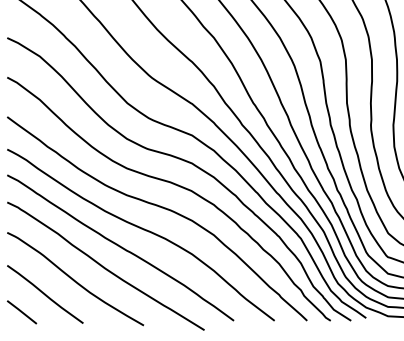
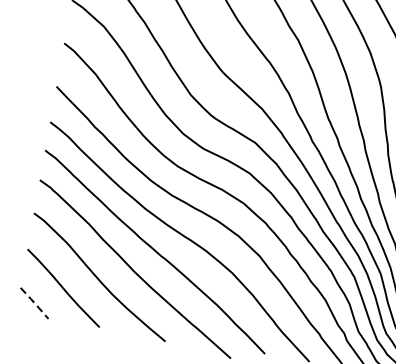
line: (22, 312) -> (35, 303), solid -> dashed

